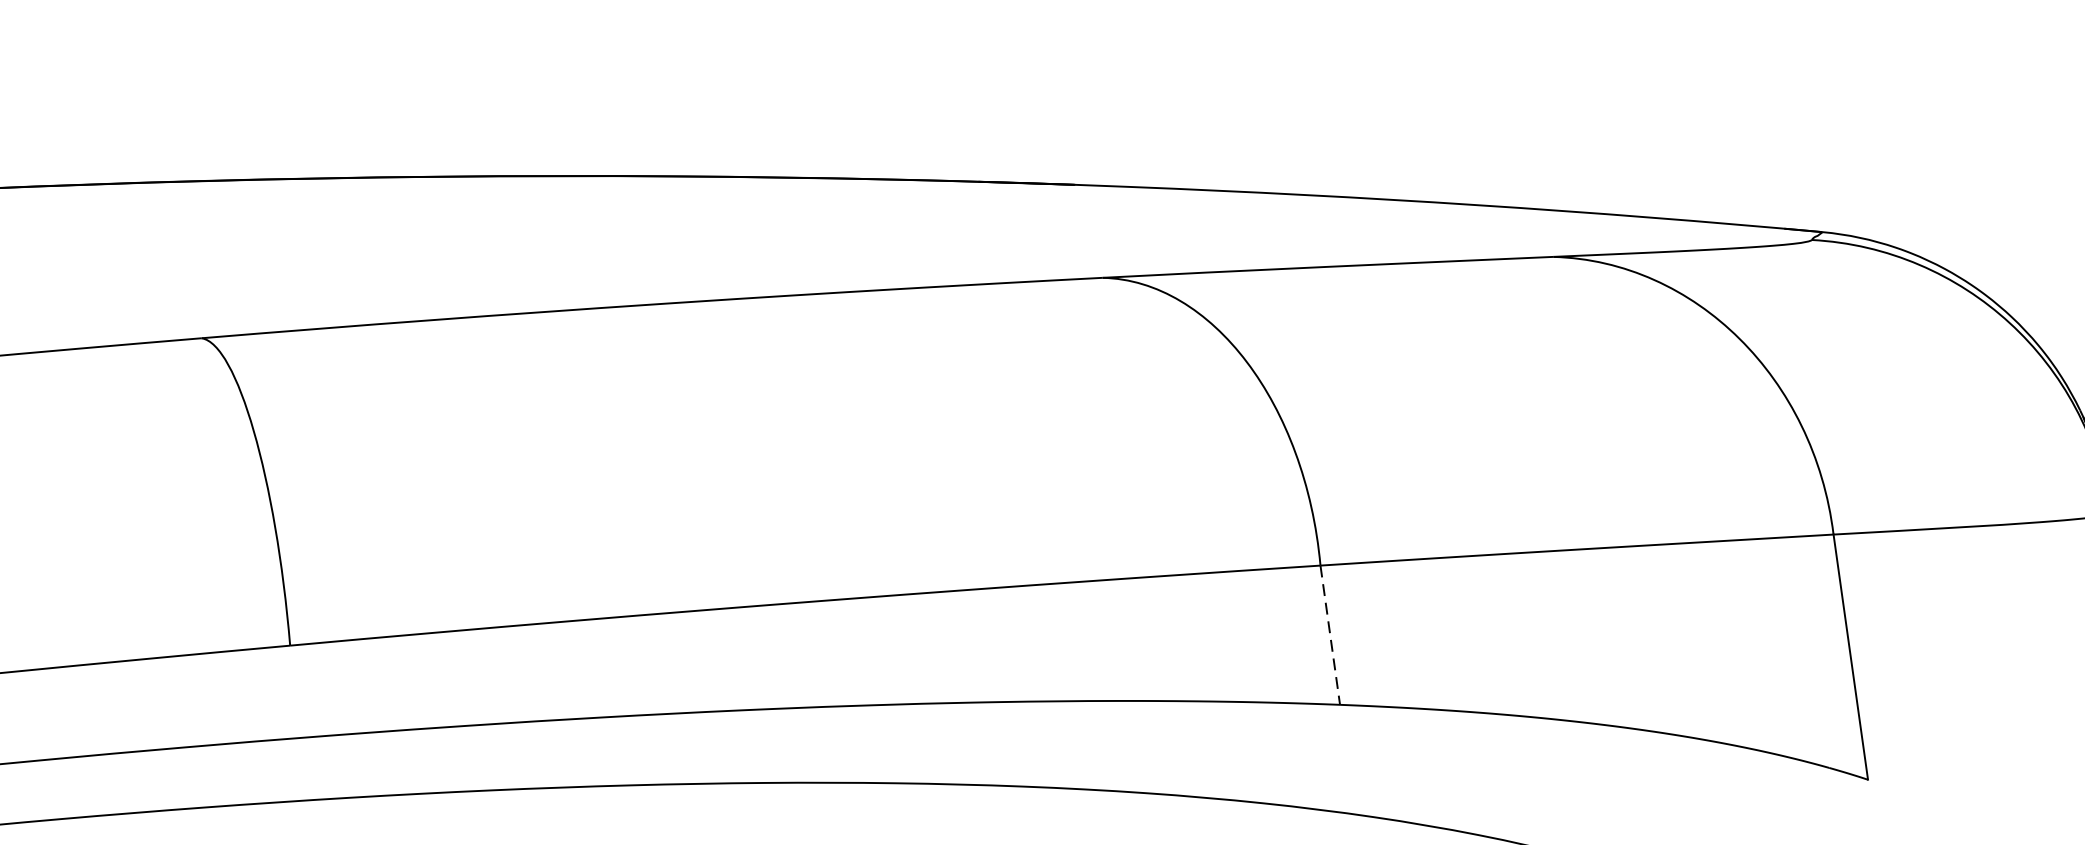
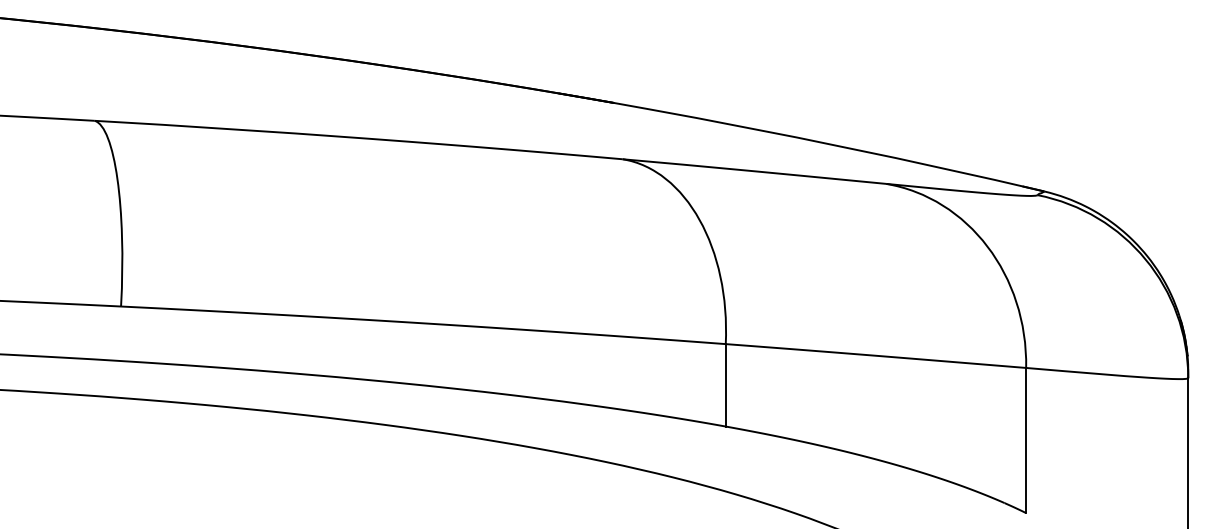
line: (1329, 635) -> (725, 385), dashed -> solid

